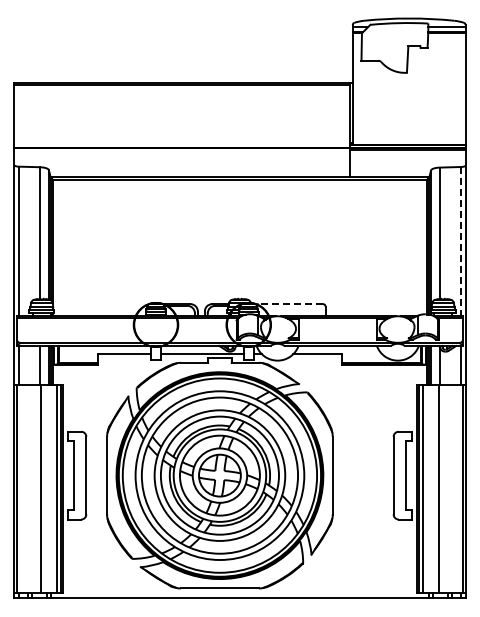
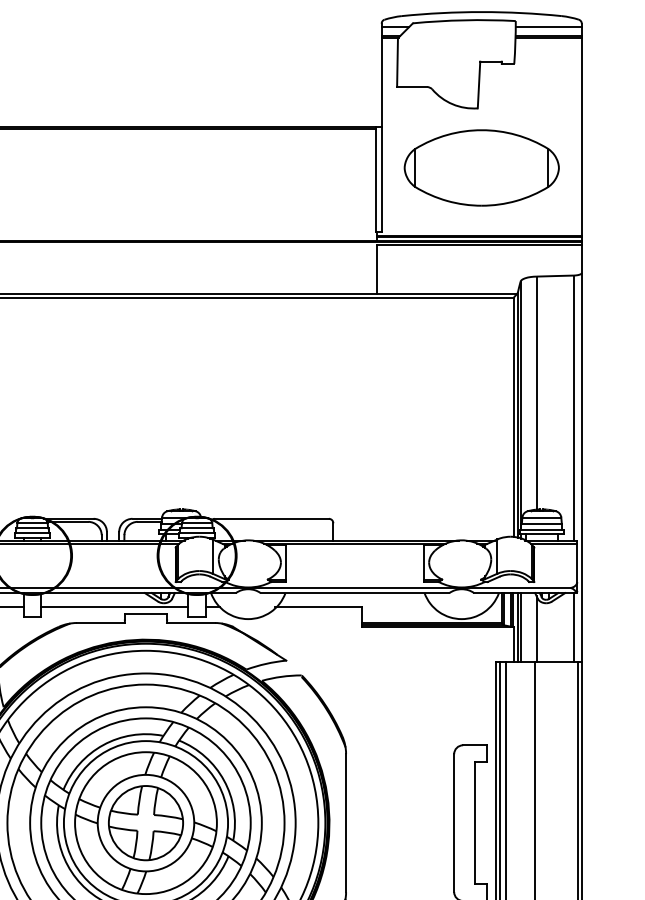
part: (408, 106) -> (480, 168), added
line: (461, 241) -> (574, 407), dashed -> solid
line: (290, 304) -> (271, 519), dashed -> solid

